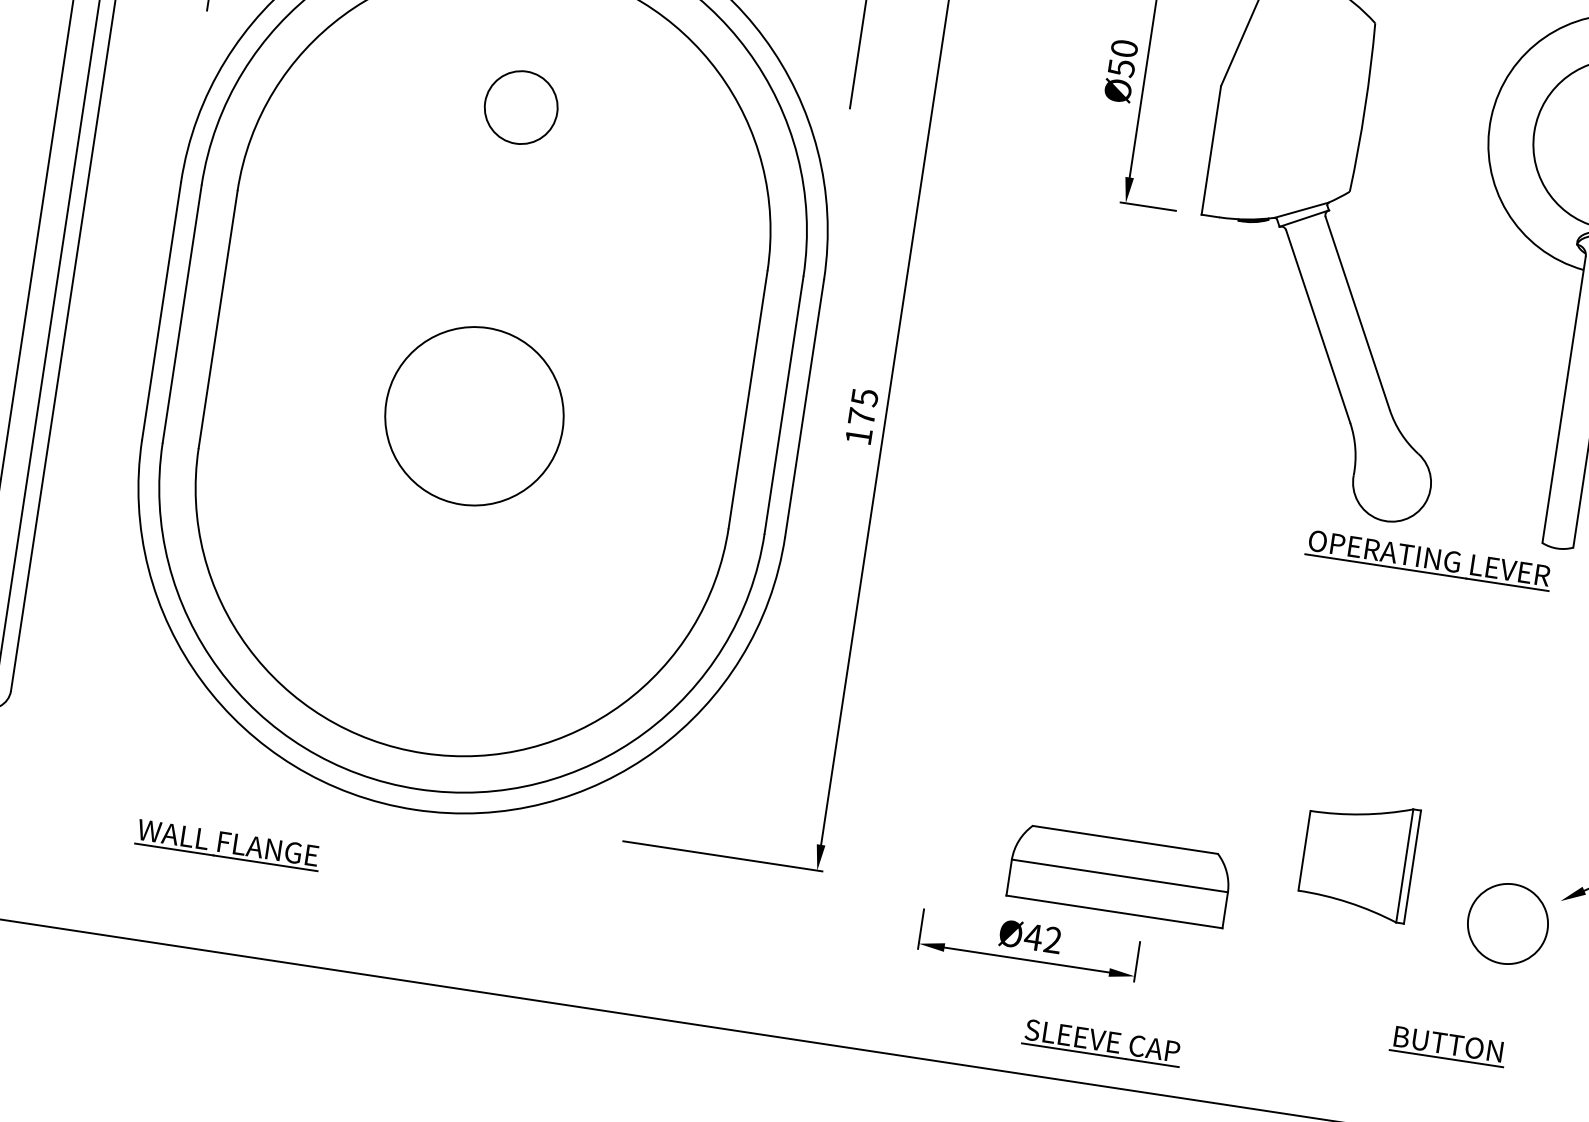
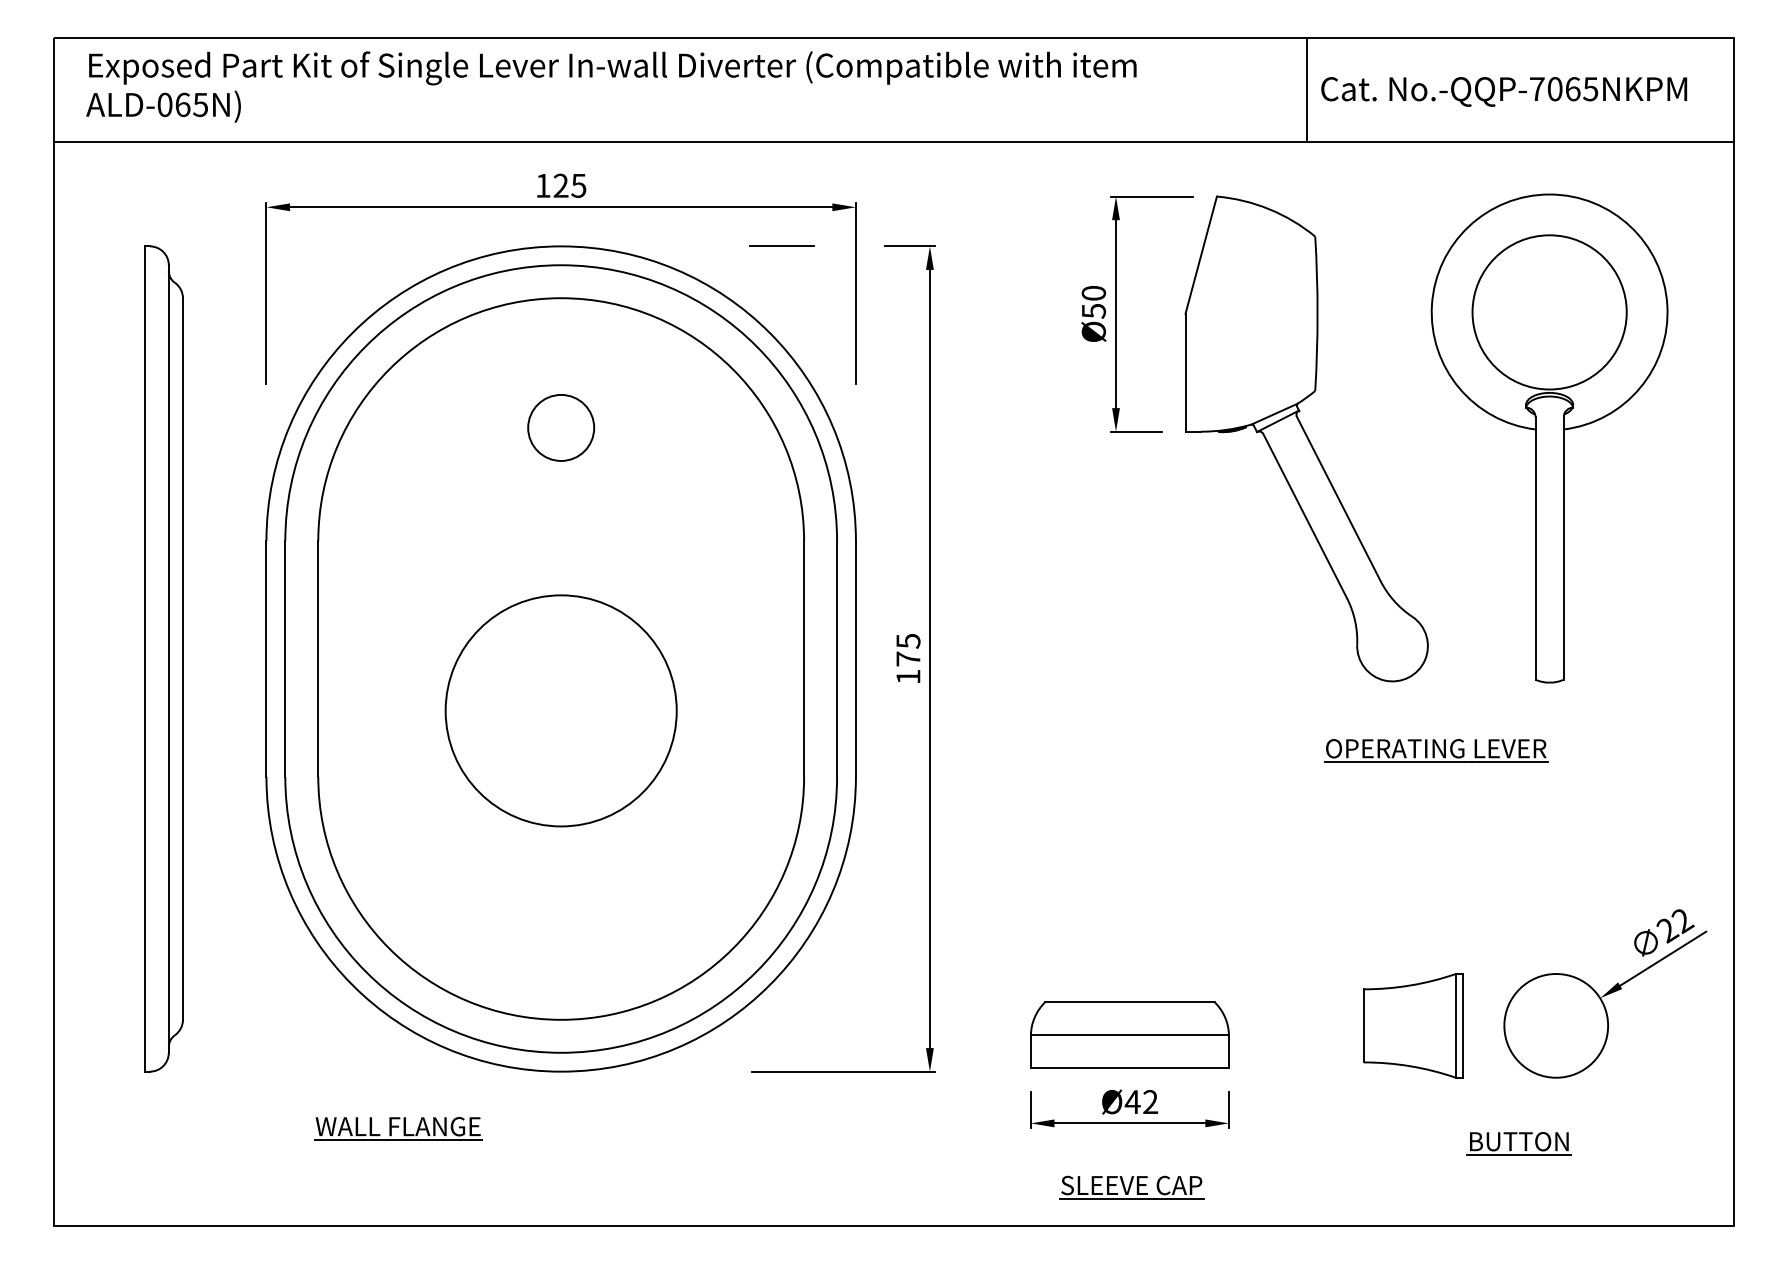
circle: (473, 415) -> (560, 710), size x1.43
part: (1429, 560) -> (1436, 750), moved
part: (1358, 858) -> (1413, 1025), moved
part: (1119, 874) -> (1129, 1034), moved
circle: (1508, 923) -> (1556, 1025), size x1.43
part: (1101, 1042) -> (1131, 1187), moved

